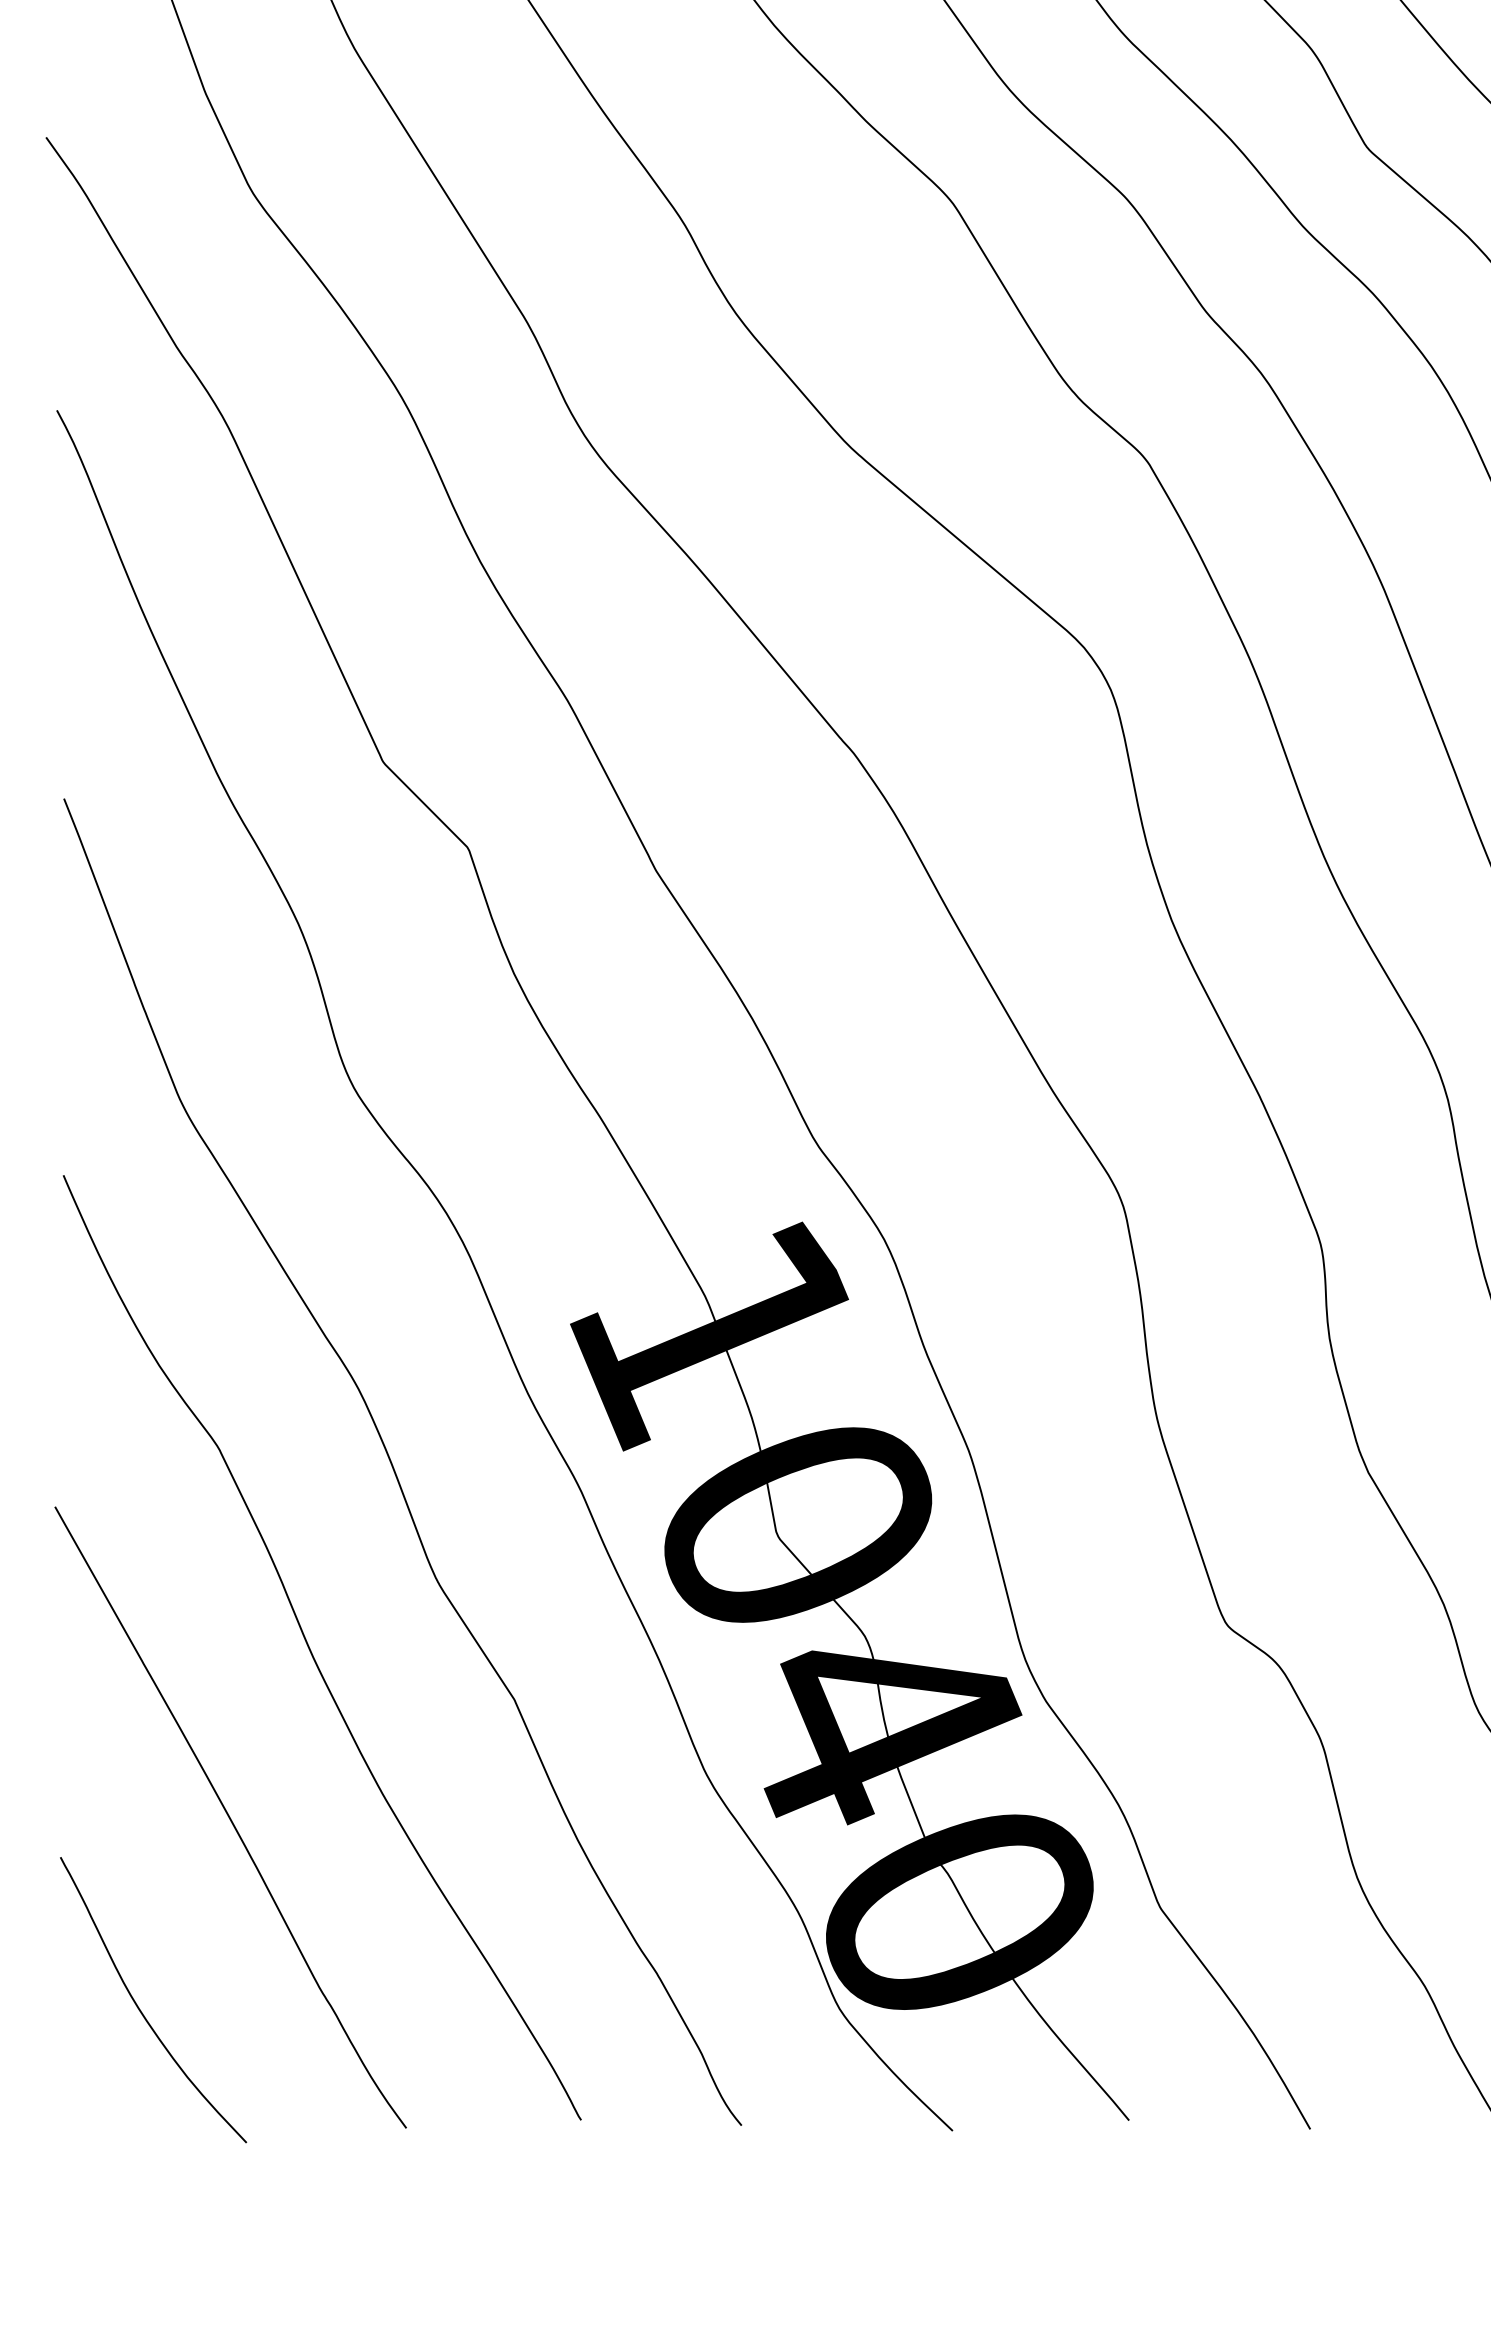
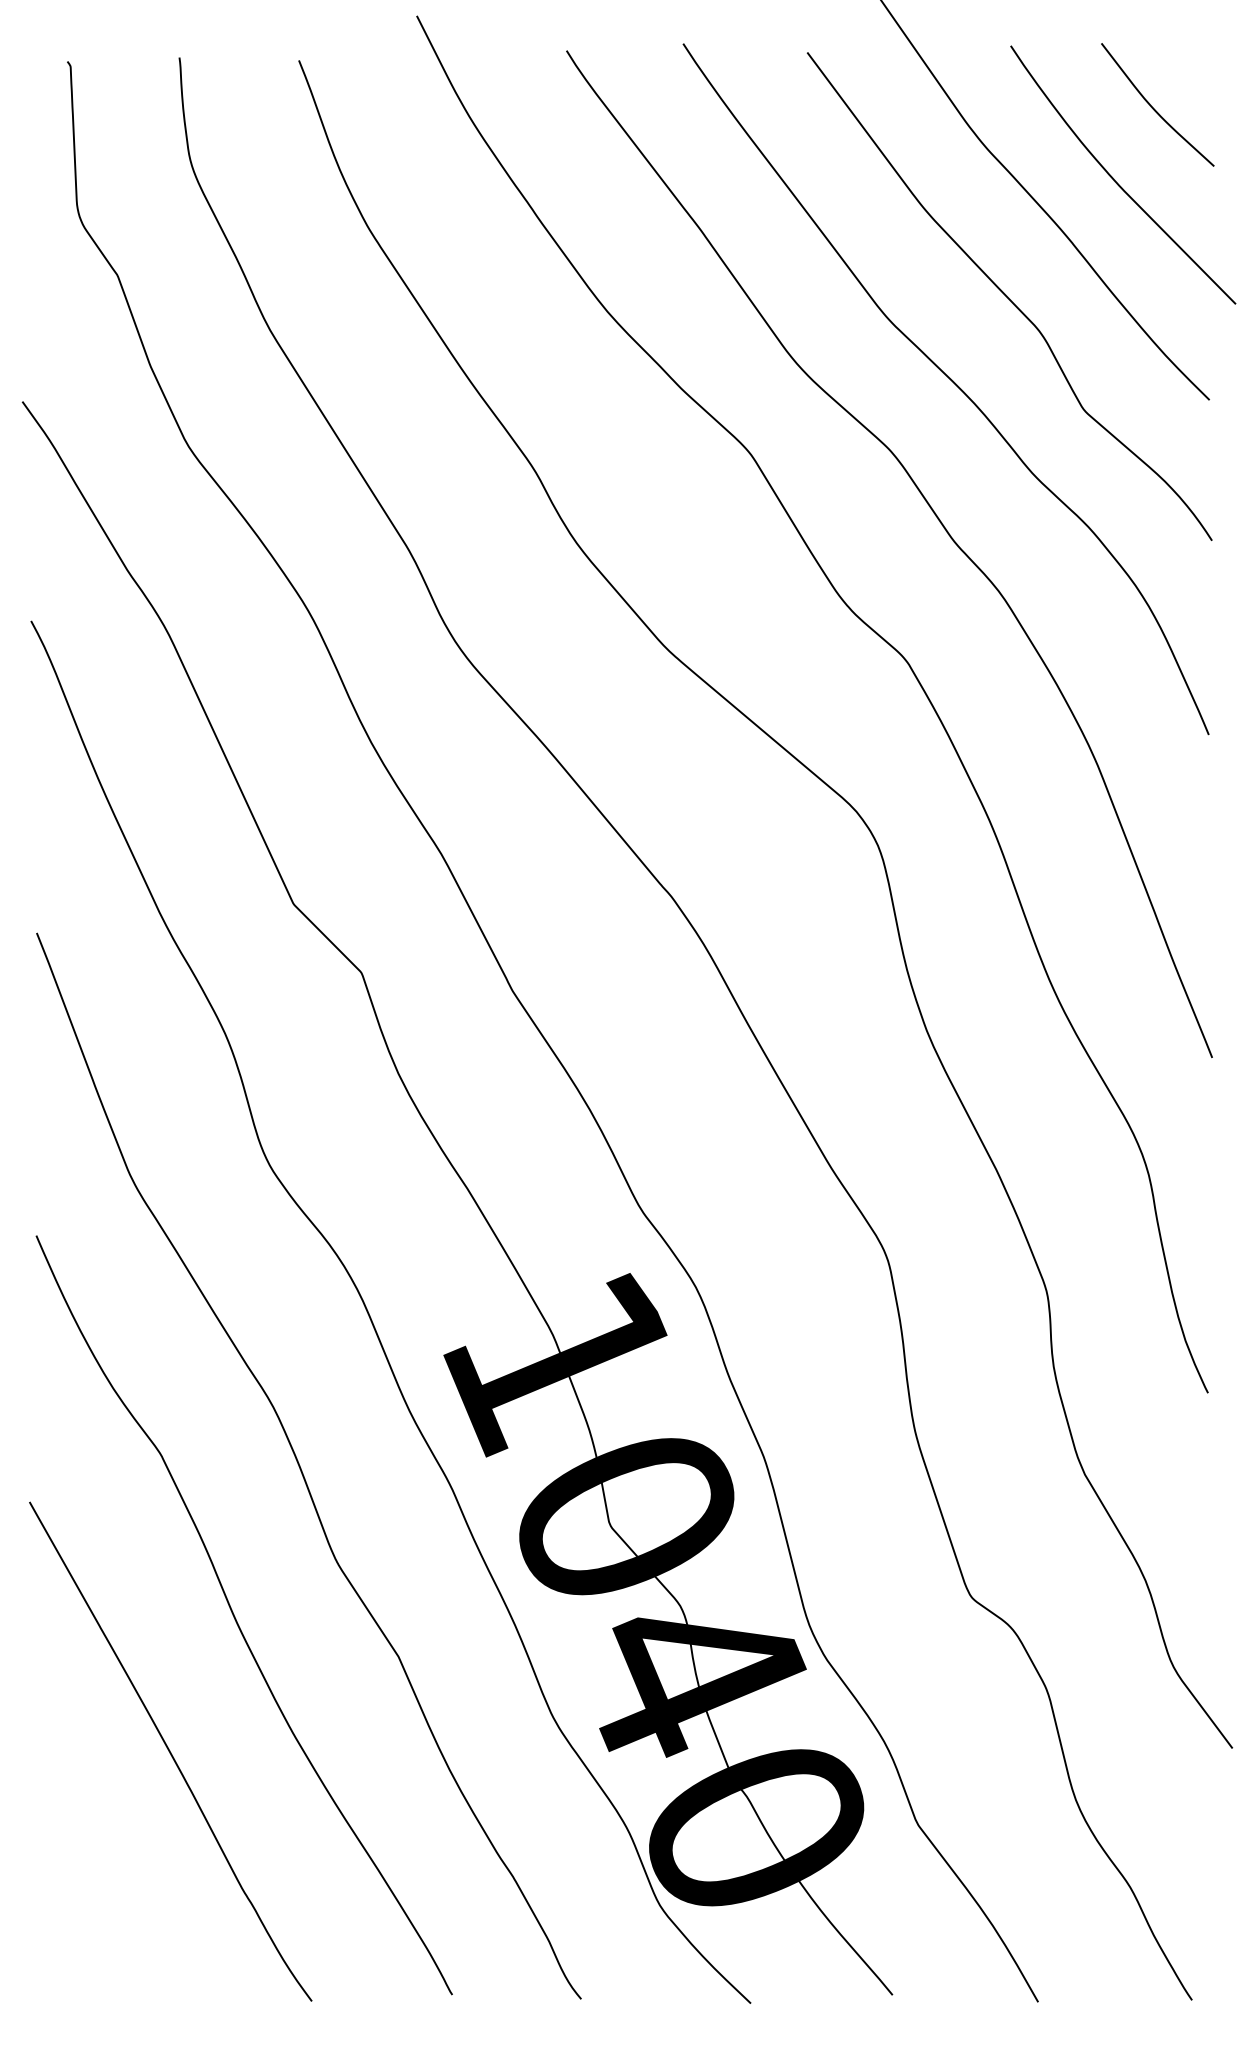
curve: (140, 2008) -> (98, 1905), removed

